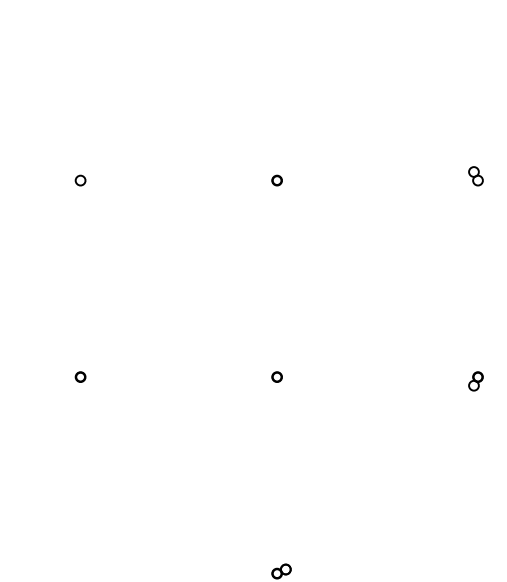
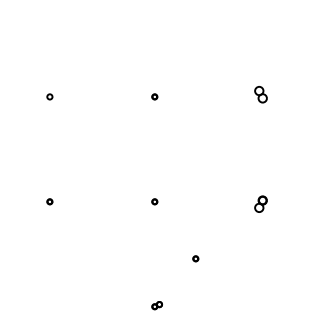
part: (475, 176) -> (260, 94), size x1.6
part: (475, 380) -> (260, 203), size x1.6
part: (353, 483) -> (195, 258), added

